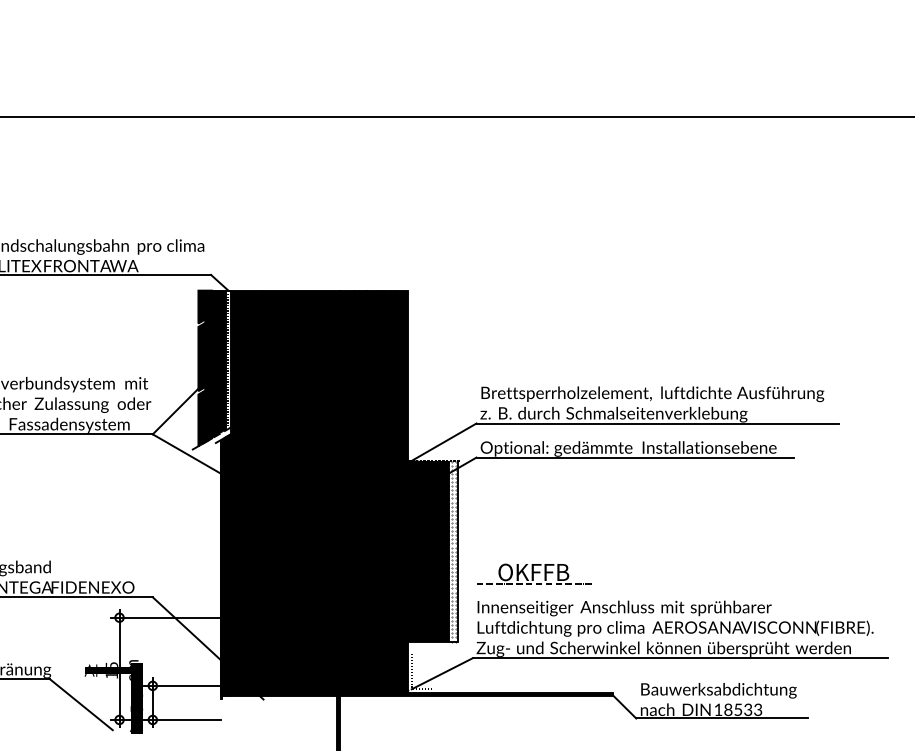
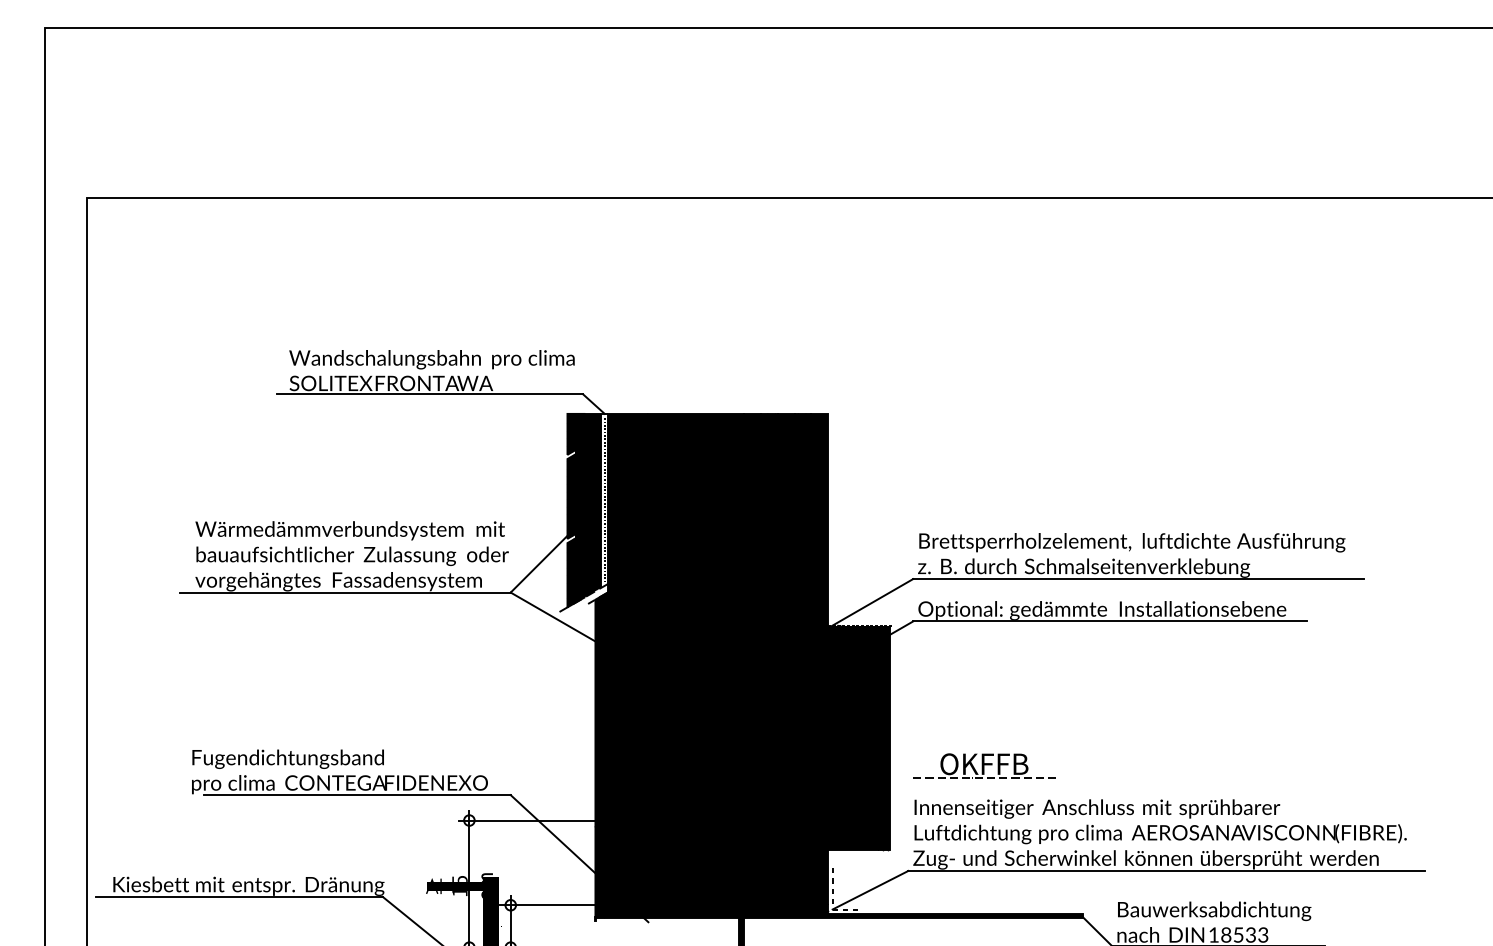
fill: (453, 550) -> (884, 737), added

